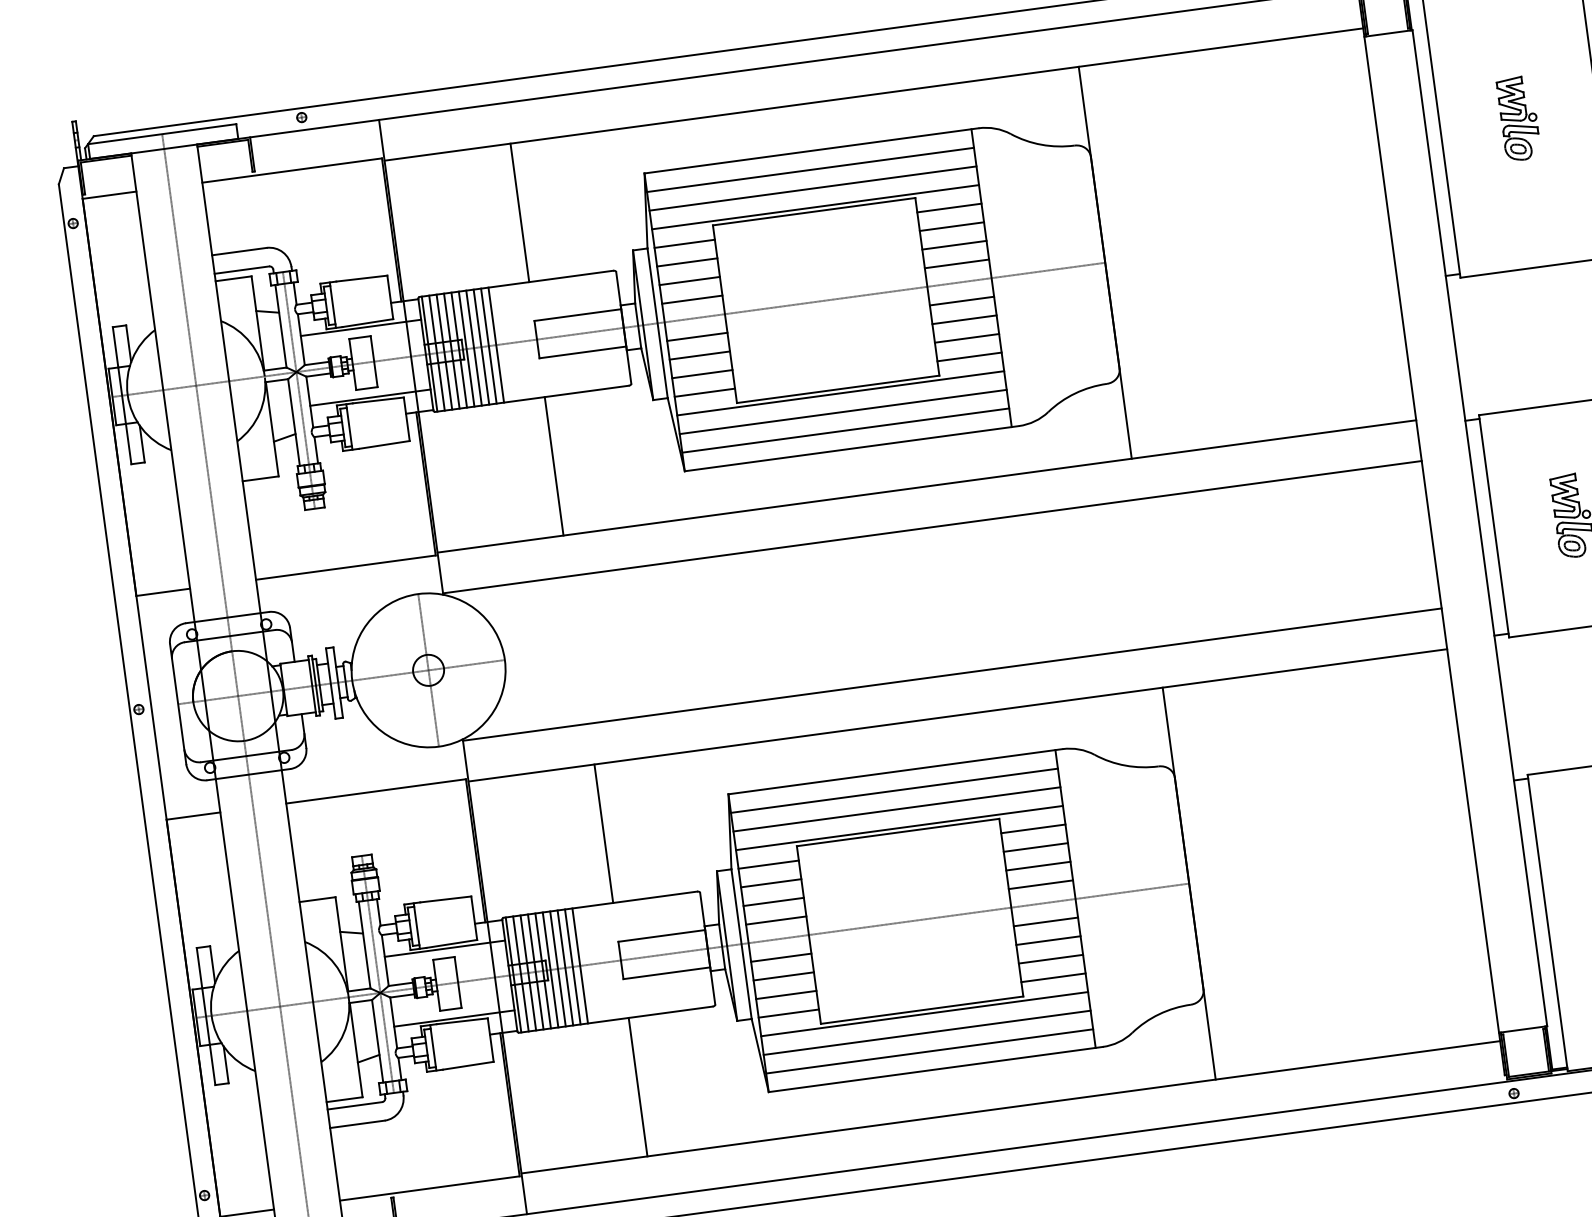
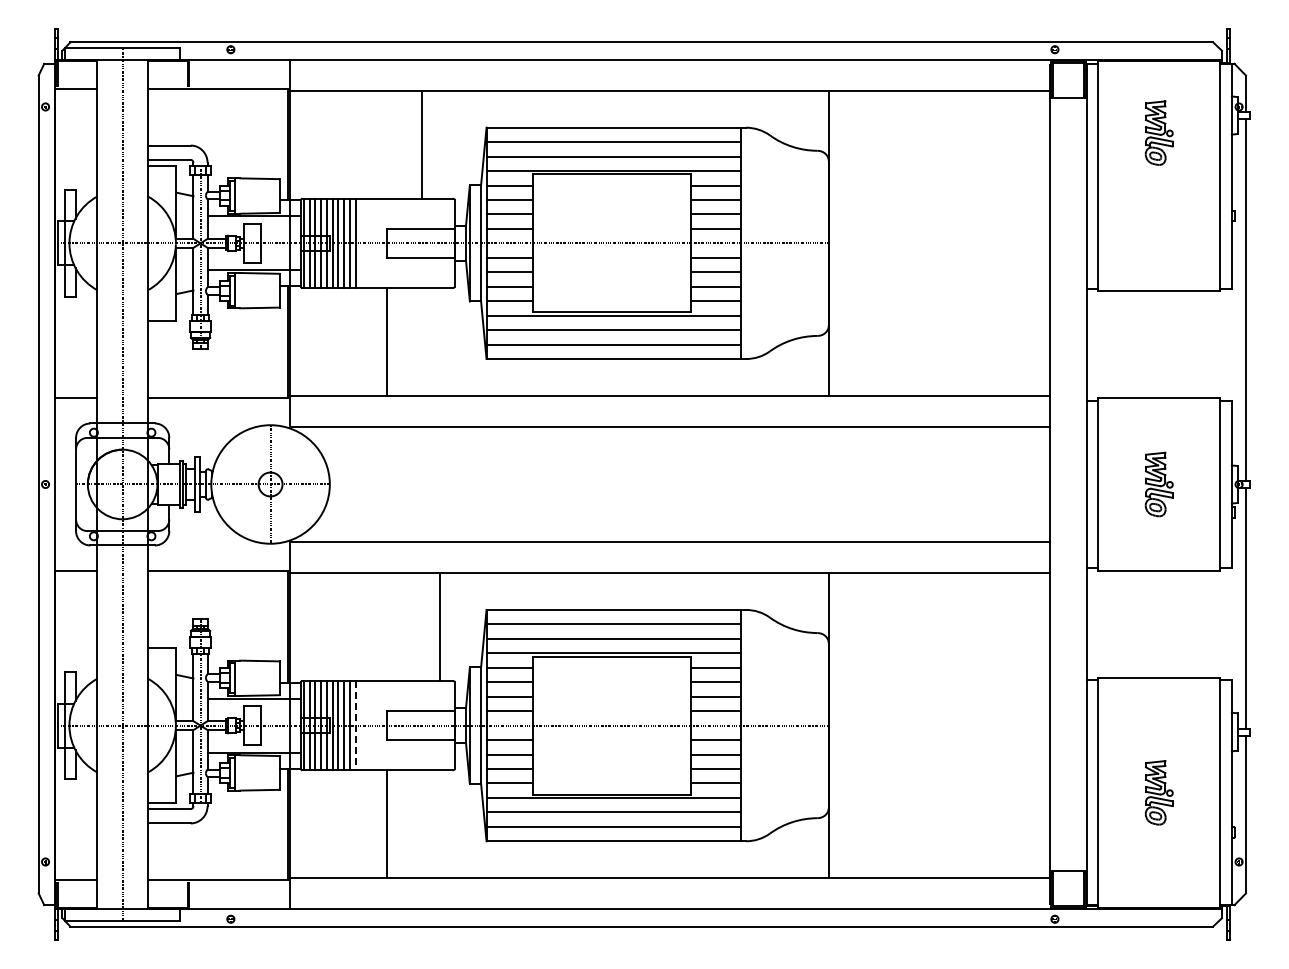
part: (1517, 118) -> (1158, 132), moved
line: (519, 212) -> (422, 144), moved
line: (603, 832) -> (440, 626), moved
line: (579, 965) -> (355, 725), solid -> dashed

